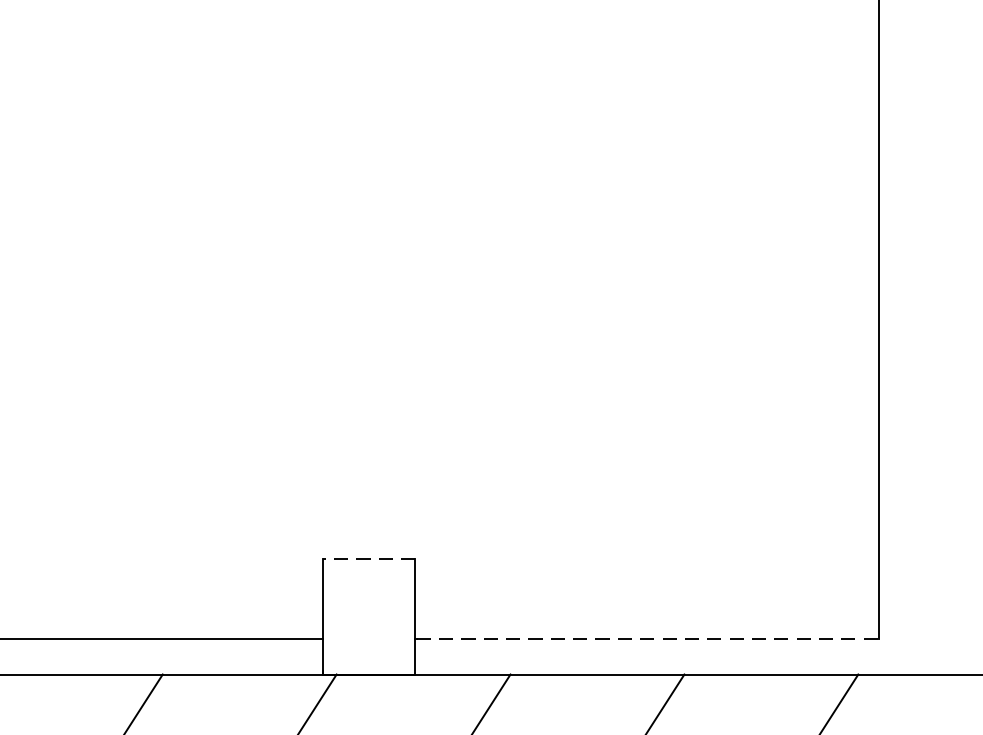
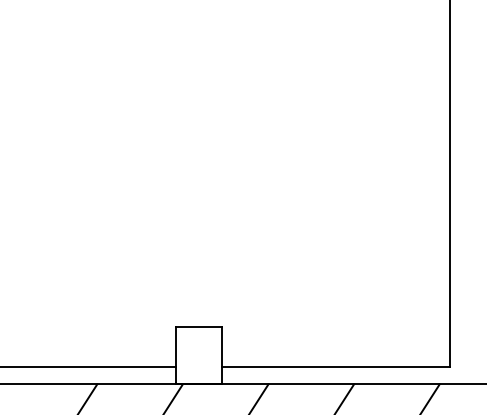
line: (368, 559) -> (198, 327), dashed -> solid
line: (648, 638) -> (336, 366), dashed -> solid

